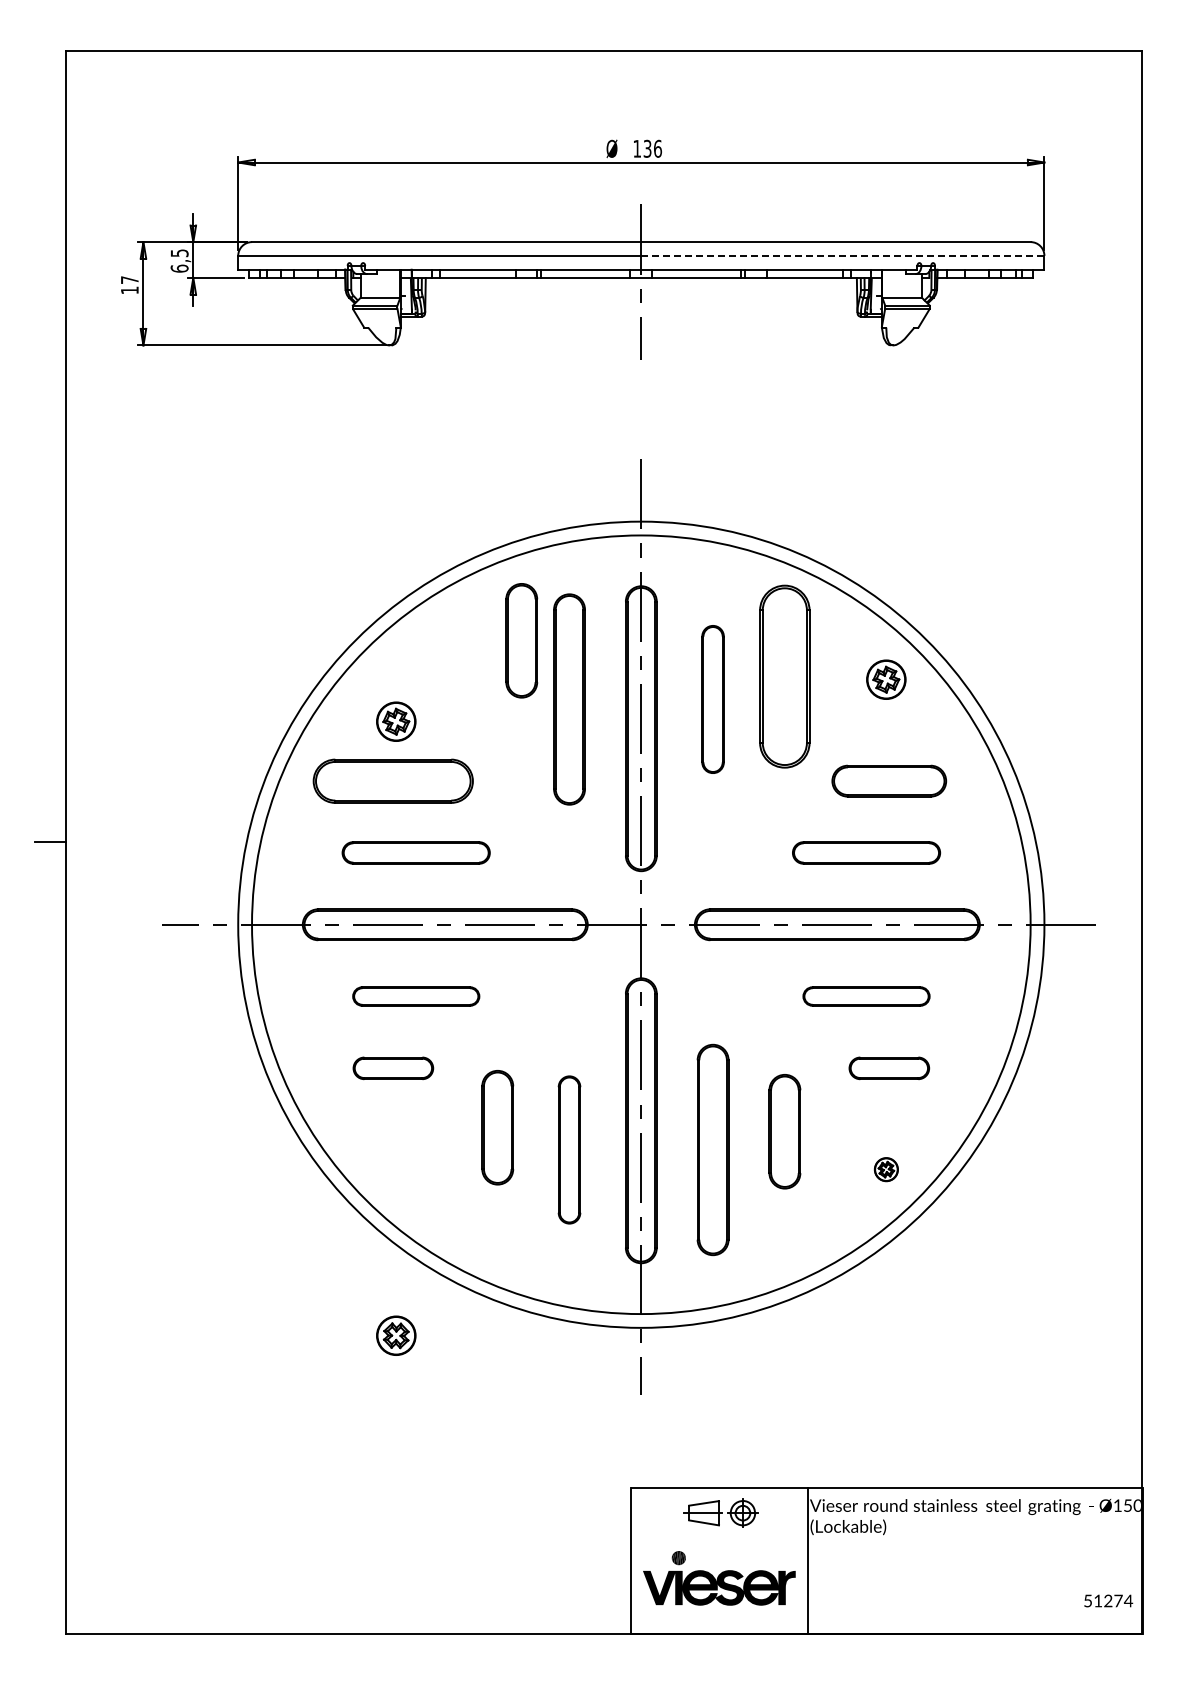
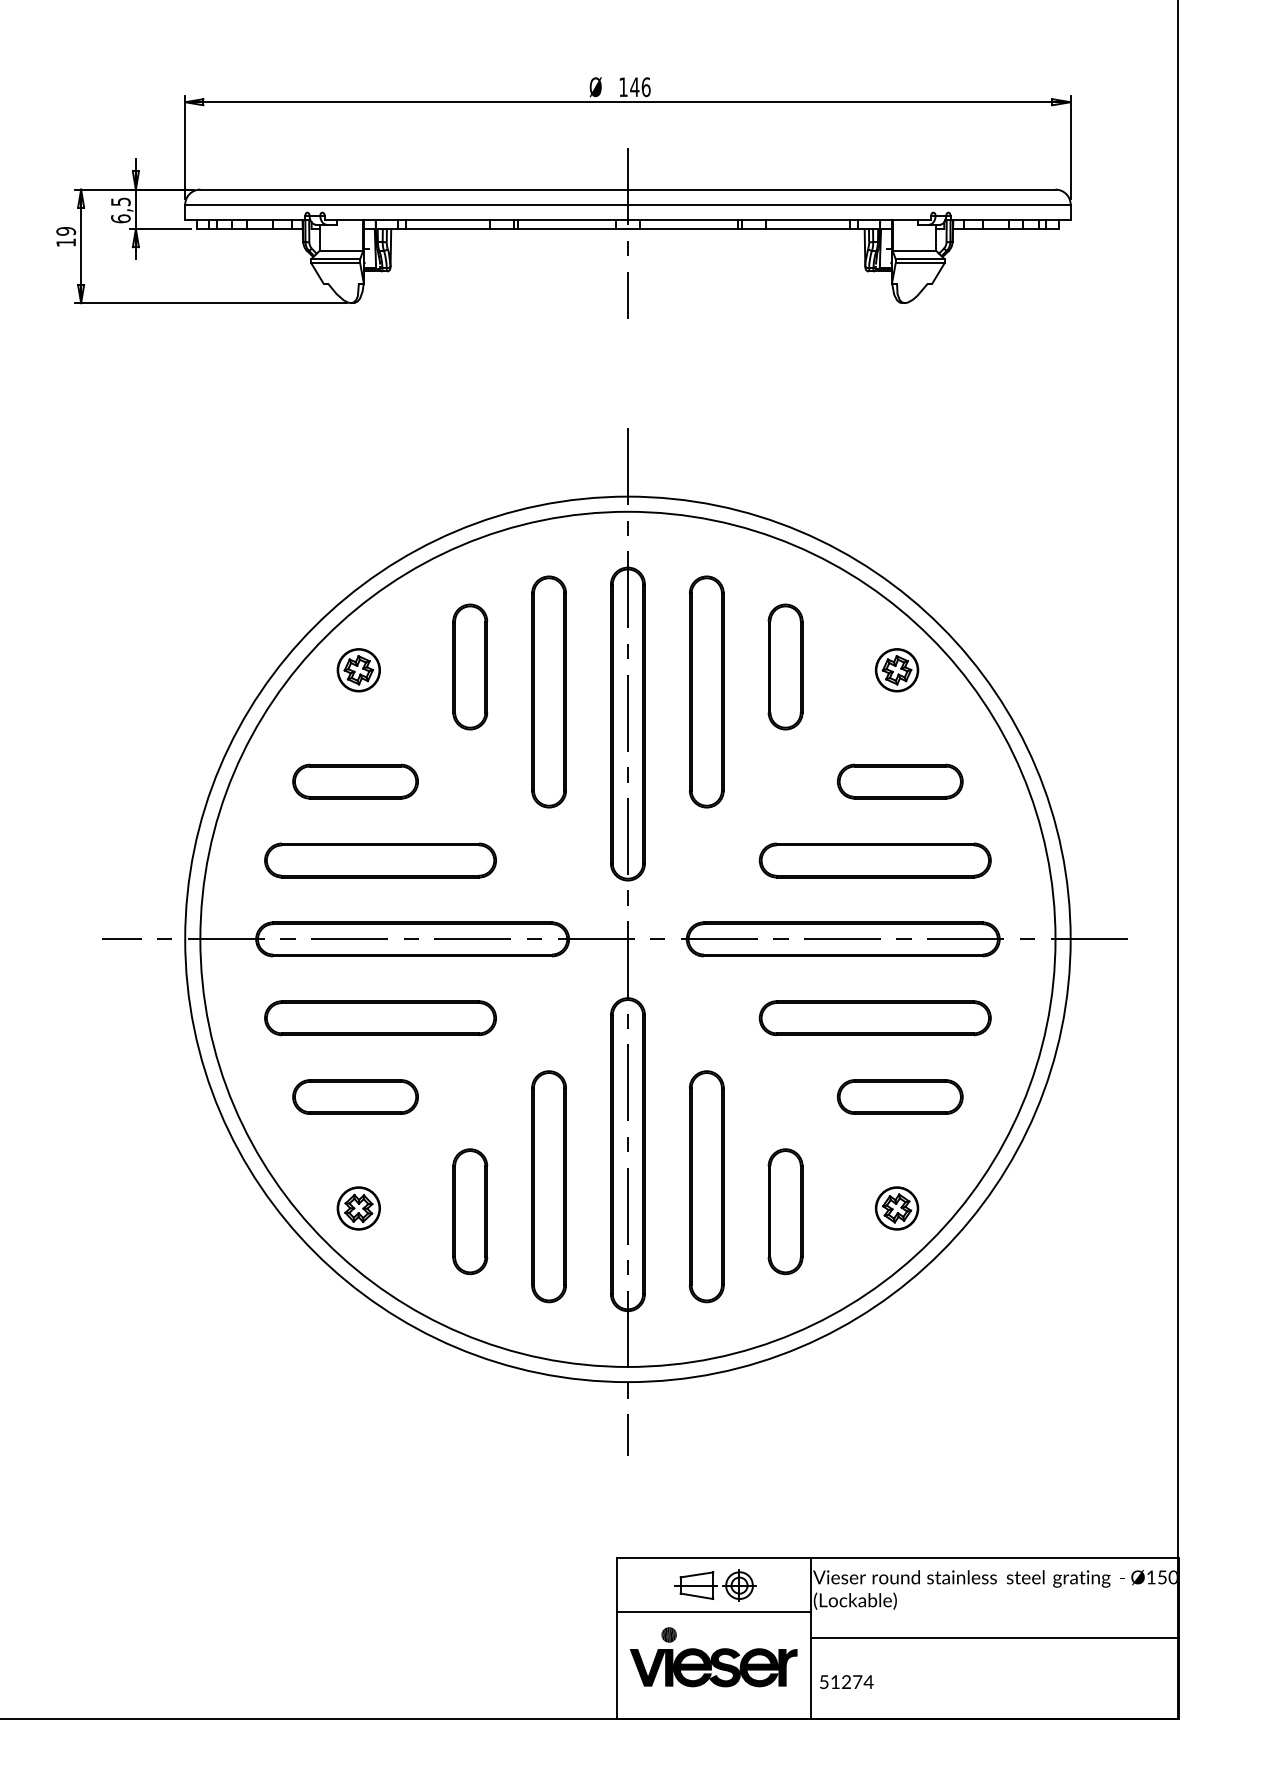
text: (647, 148) -> (634, 86), 136 -> 146
line: (842, 255) -> (848, 204), dashed -> solid
text: (129, 280) -> (65, 231), 17 -> 19
part: (521, 640) -> (469, 666), moved
part: (784, 676) -> (785, 666), size x0.62
part: (712, 699) -> (706, 691), size x1.43
part: (396, 721) -> (359, 670), moved
part: (393, 780) -> (355, 780), size x0.71
part: (416, 852) -> (381, 860), size x1.43
part: (866, 852) -> (875, 860), size x1.43
part: (416, 996) -> (381, 1018), size x1.67
part: (866, 996) -> (875, 1018), size x1.67
part: (393, 1068) -> (355, 1097), size x1.43
part: (889, 1068) -> (900, 1097), size x1.43
part: (497, 1127) -> (469, 1211), moved
part: (784, 1131) -> (785, 1211), moved
part: (569, 1149) -> (549, 1186), size x1.43
part: (886, 1169) -> (897, 1208), size x1.67
part: (396, 1335) -> (359, 1208), moved
line: (719, 1537) -> (713, 1612), added
line: (975, 1561) -> (994, 1638), added
text: (1108, 1600) -> (846, 1681), moved

